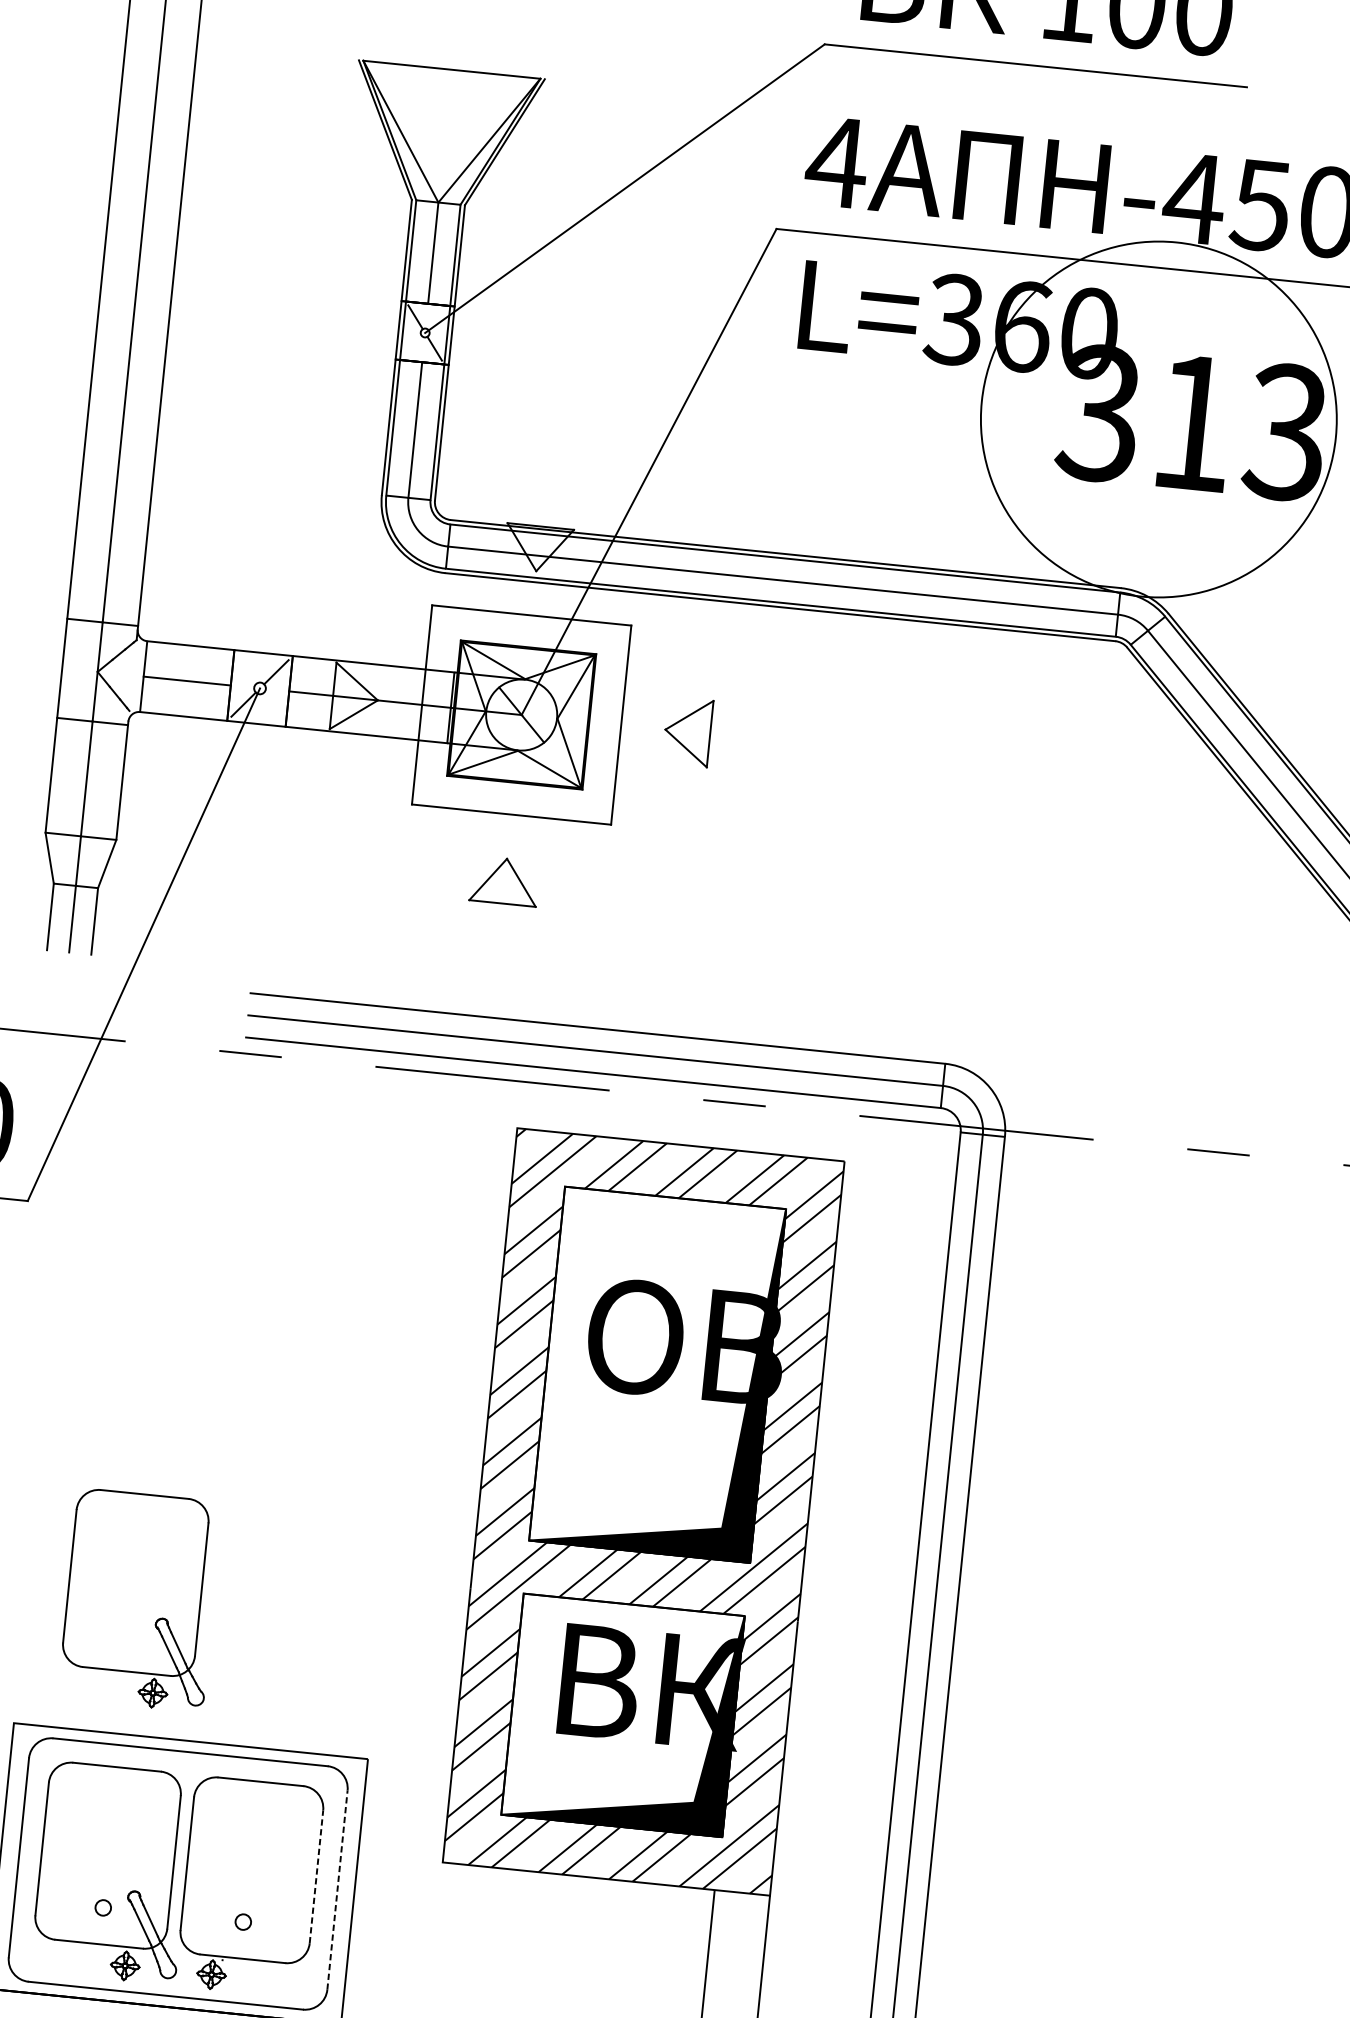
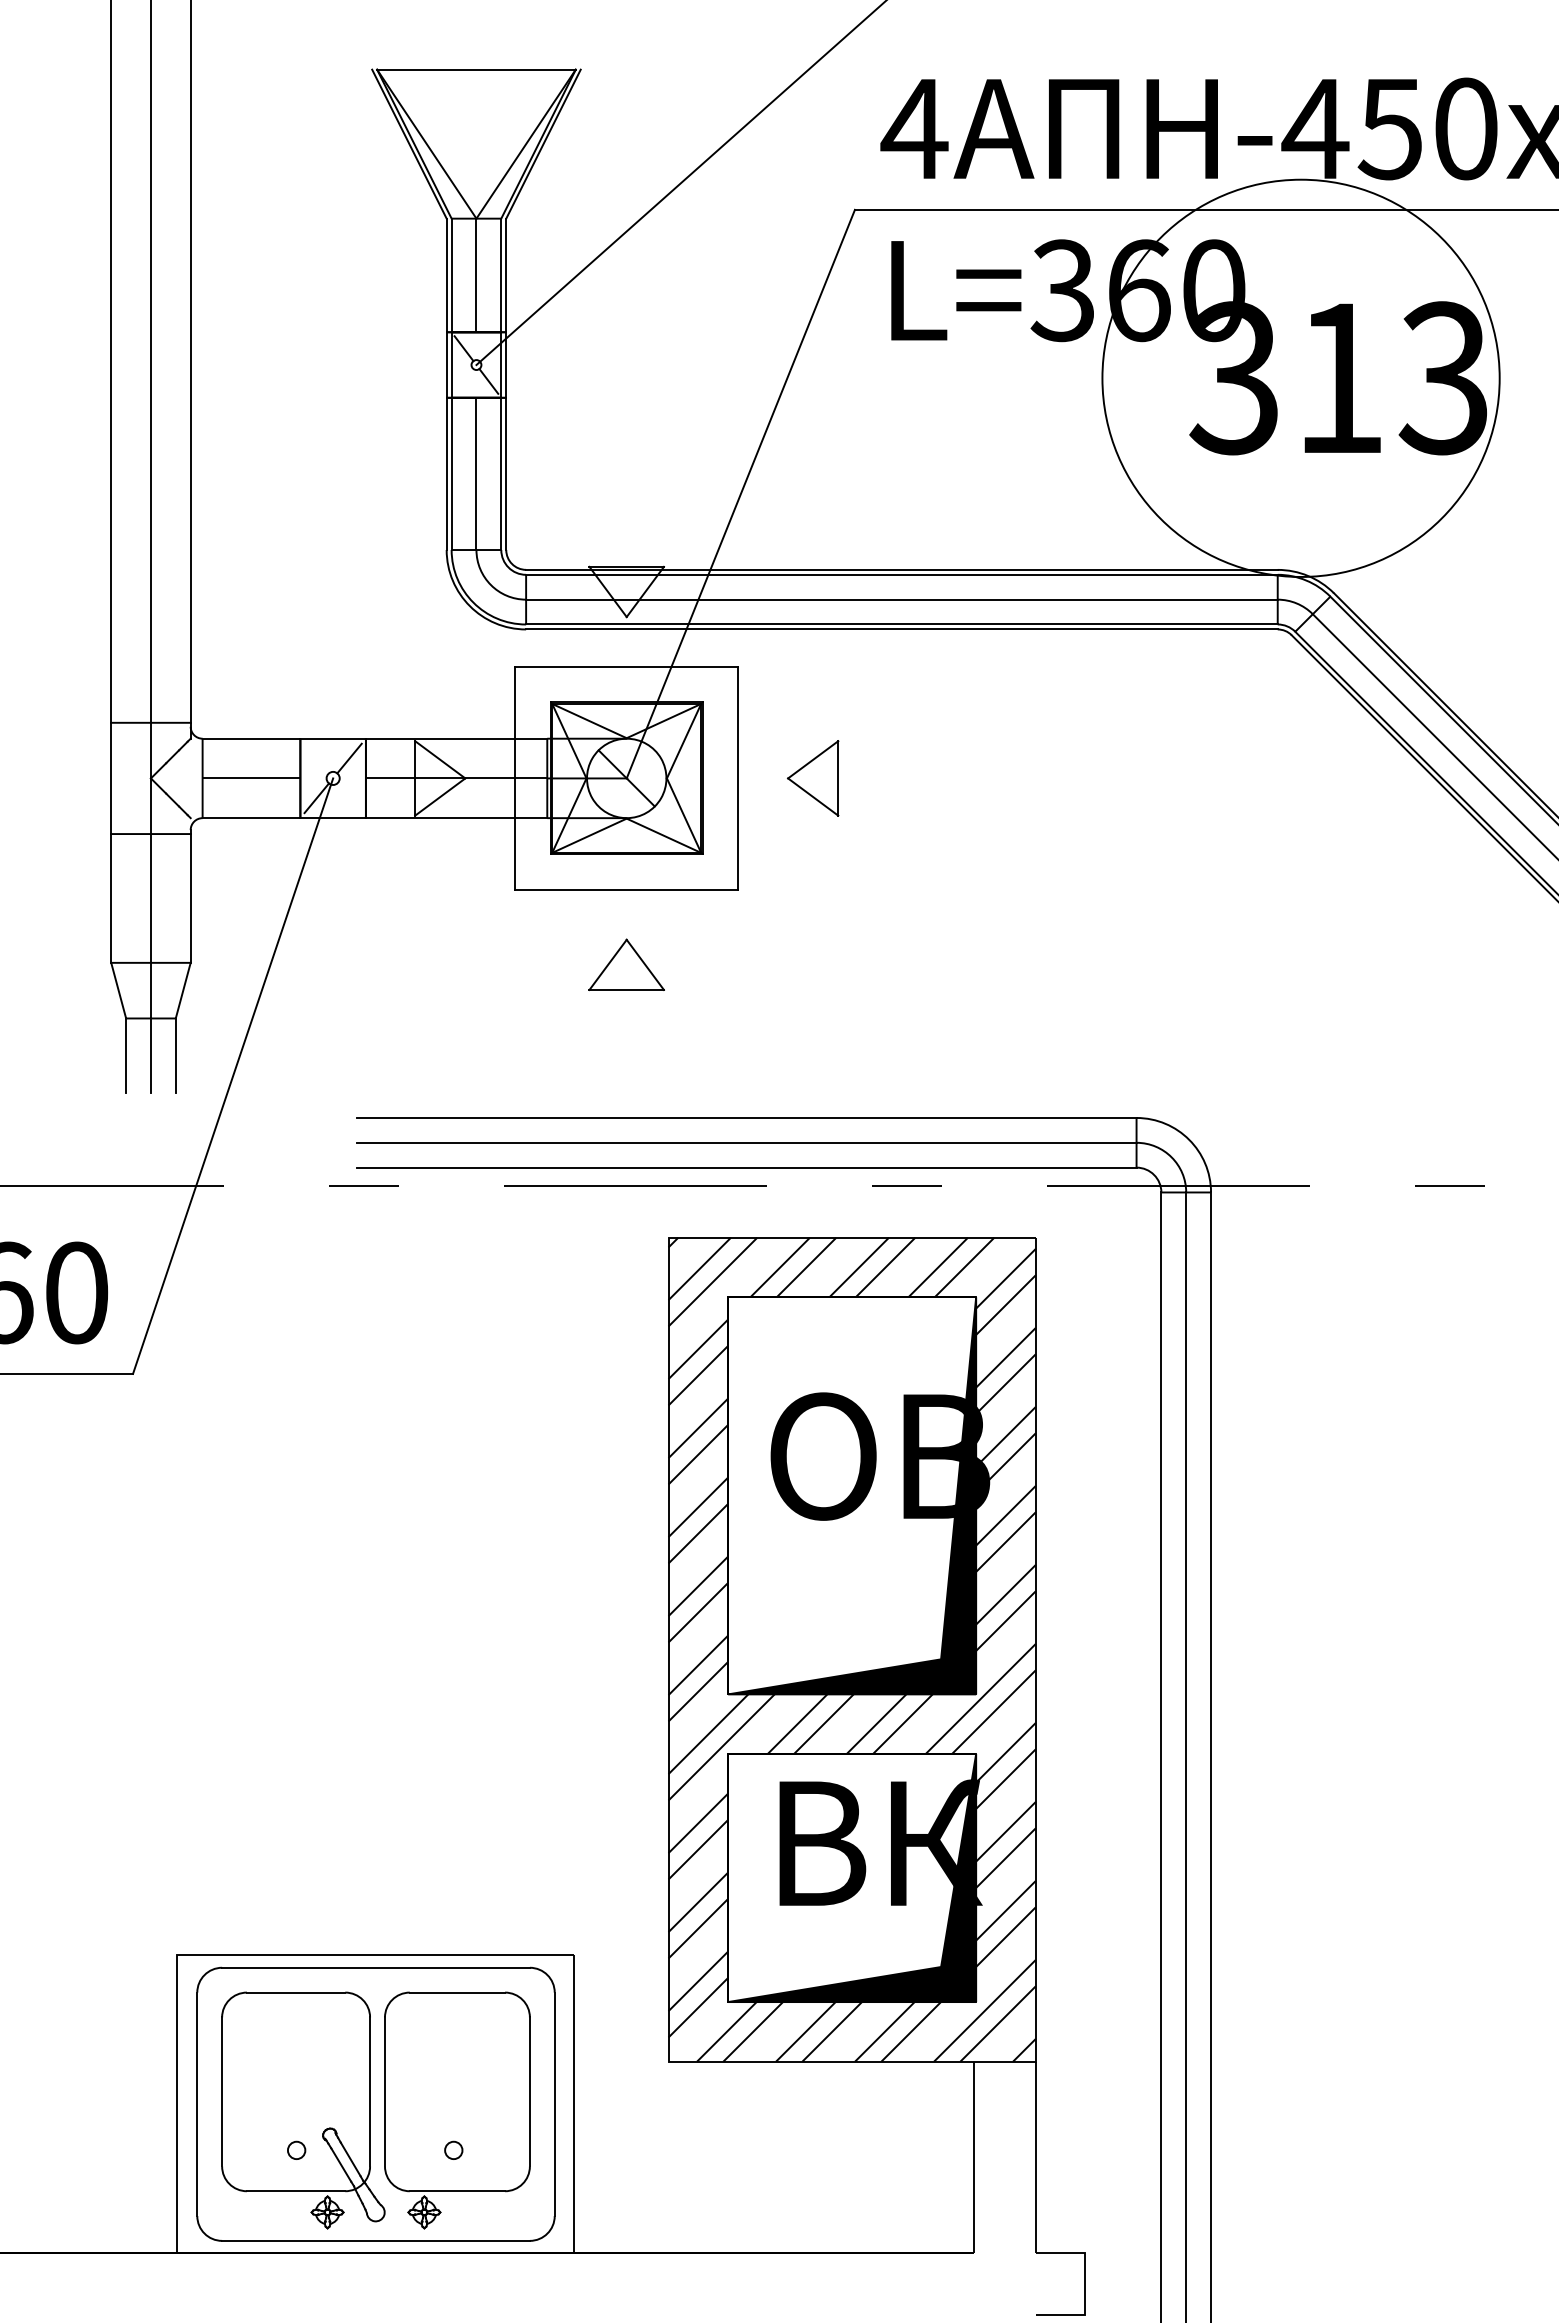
part: (140, 1600) -> (303, 1804), removed
line: (316, 1876) -> (529, 2091), dashed -> solid
line: (337, 1890) -> (554, 2104), dashed -> solid

